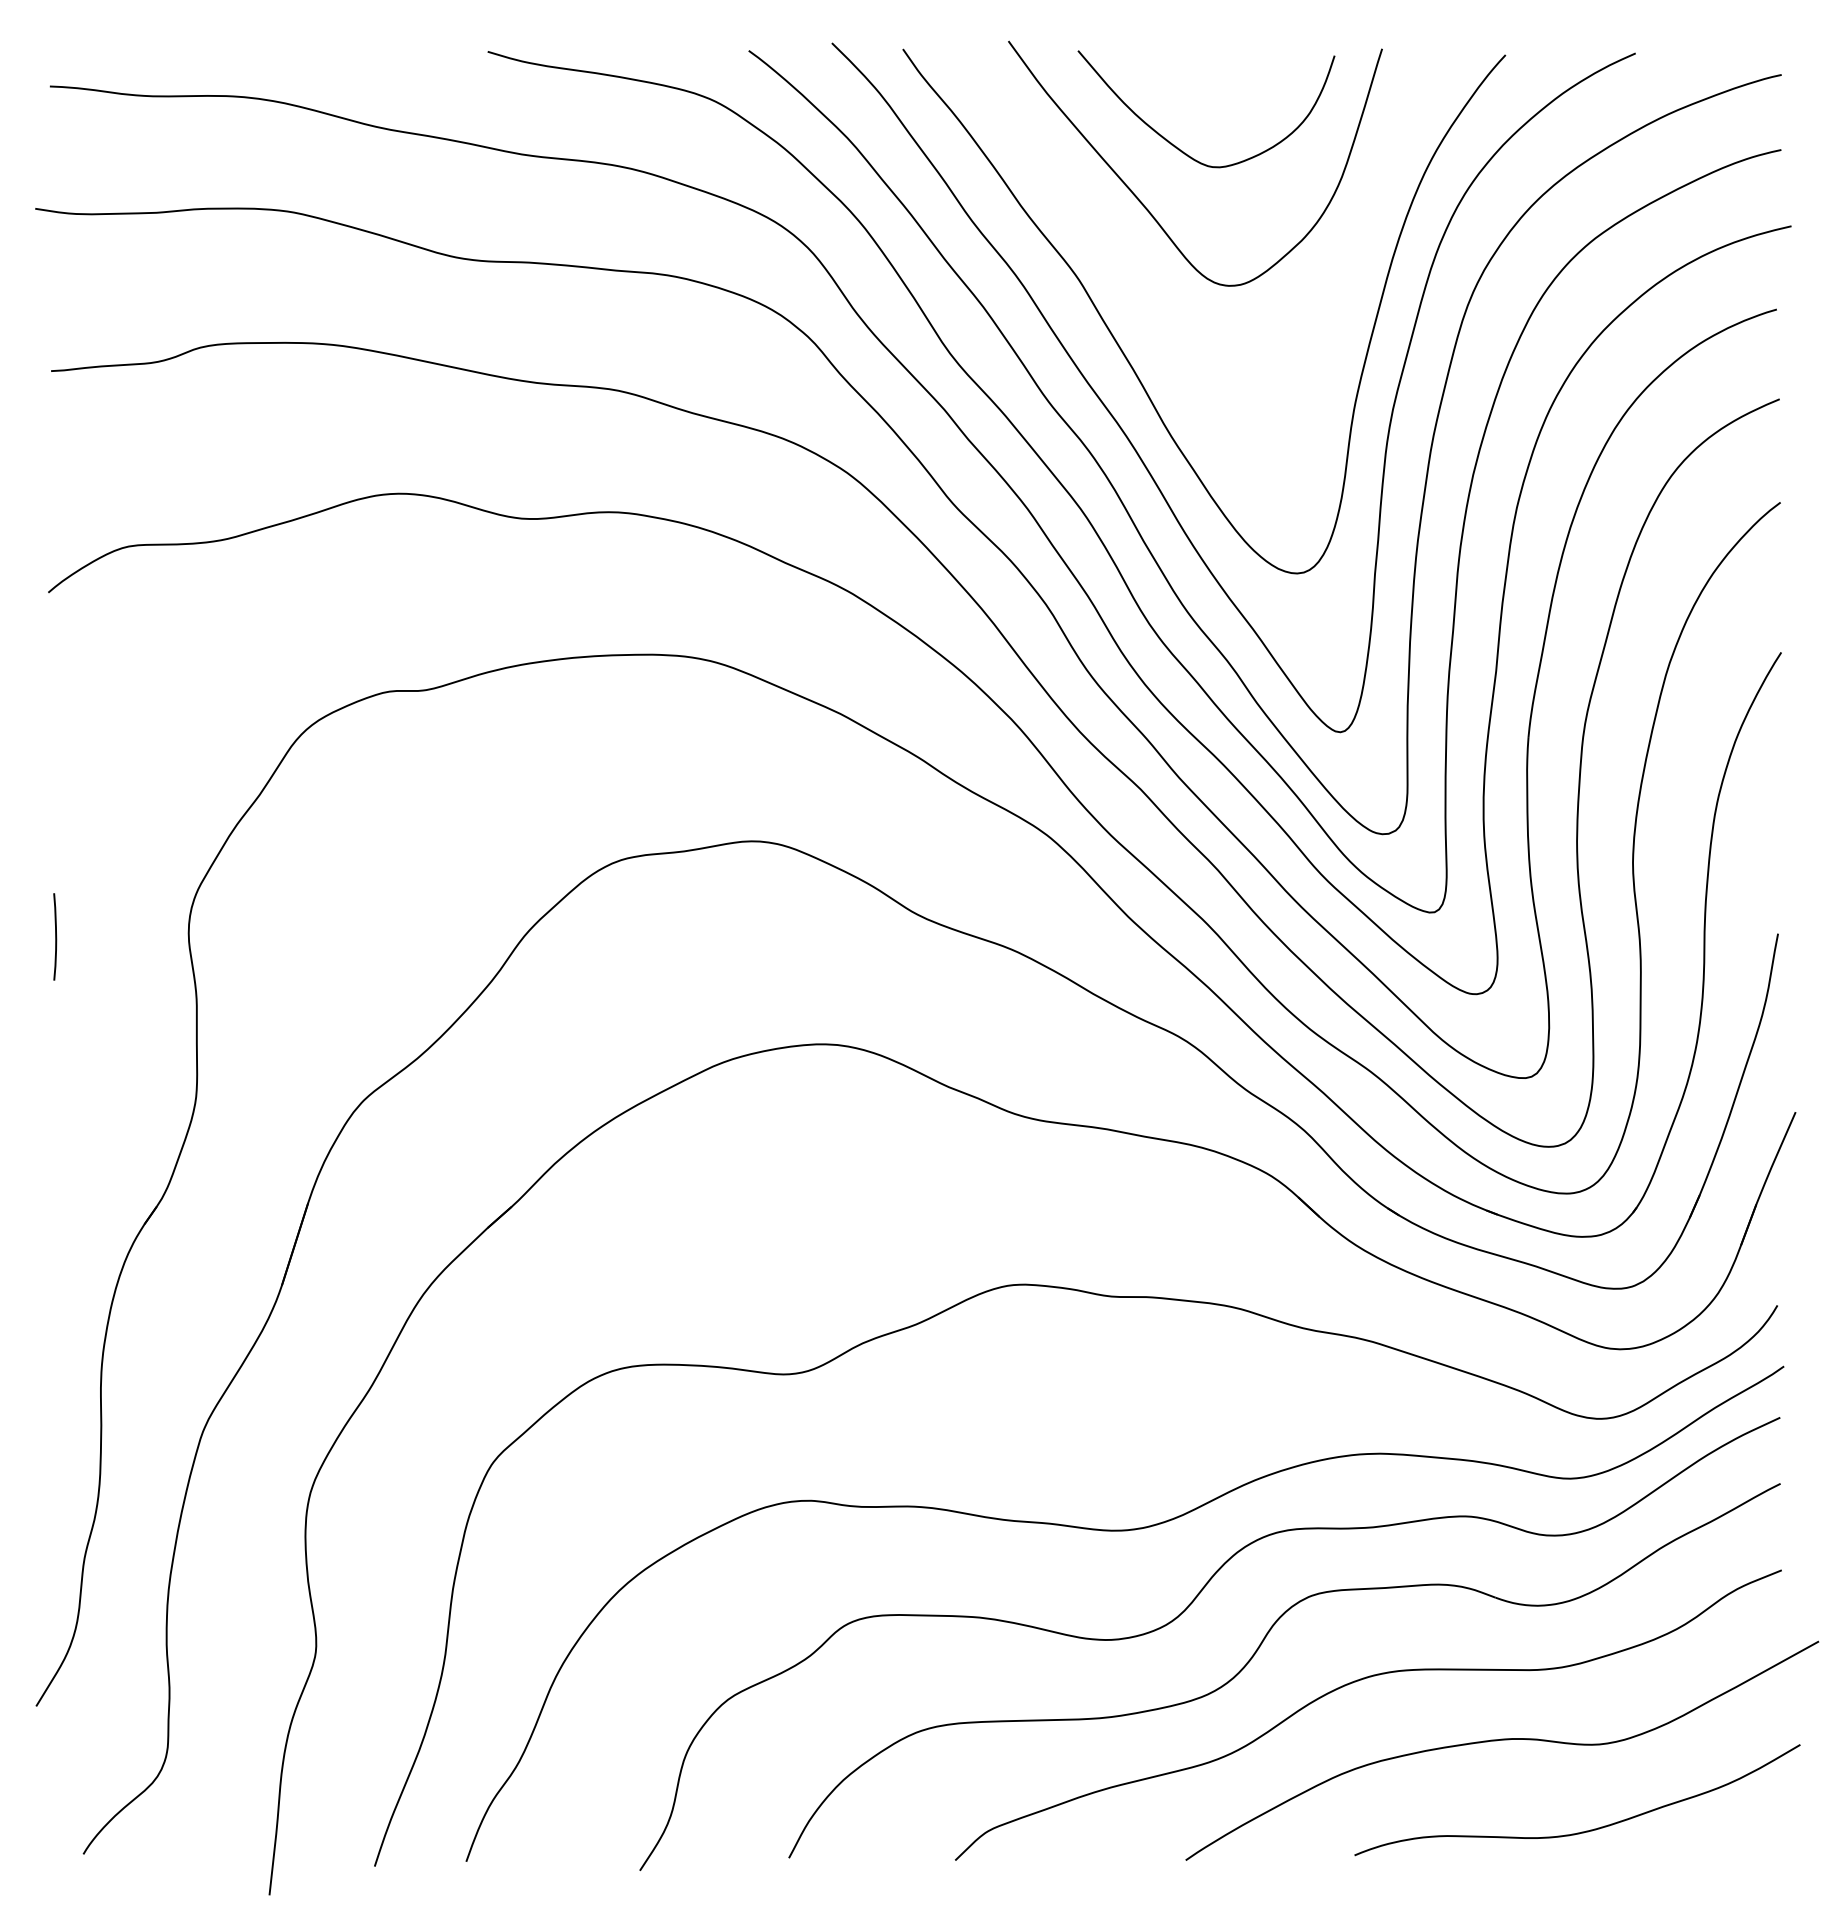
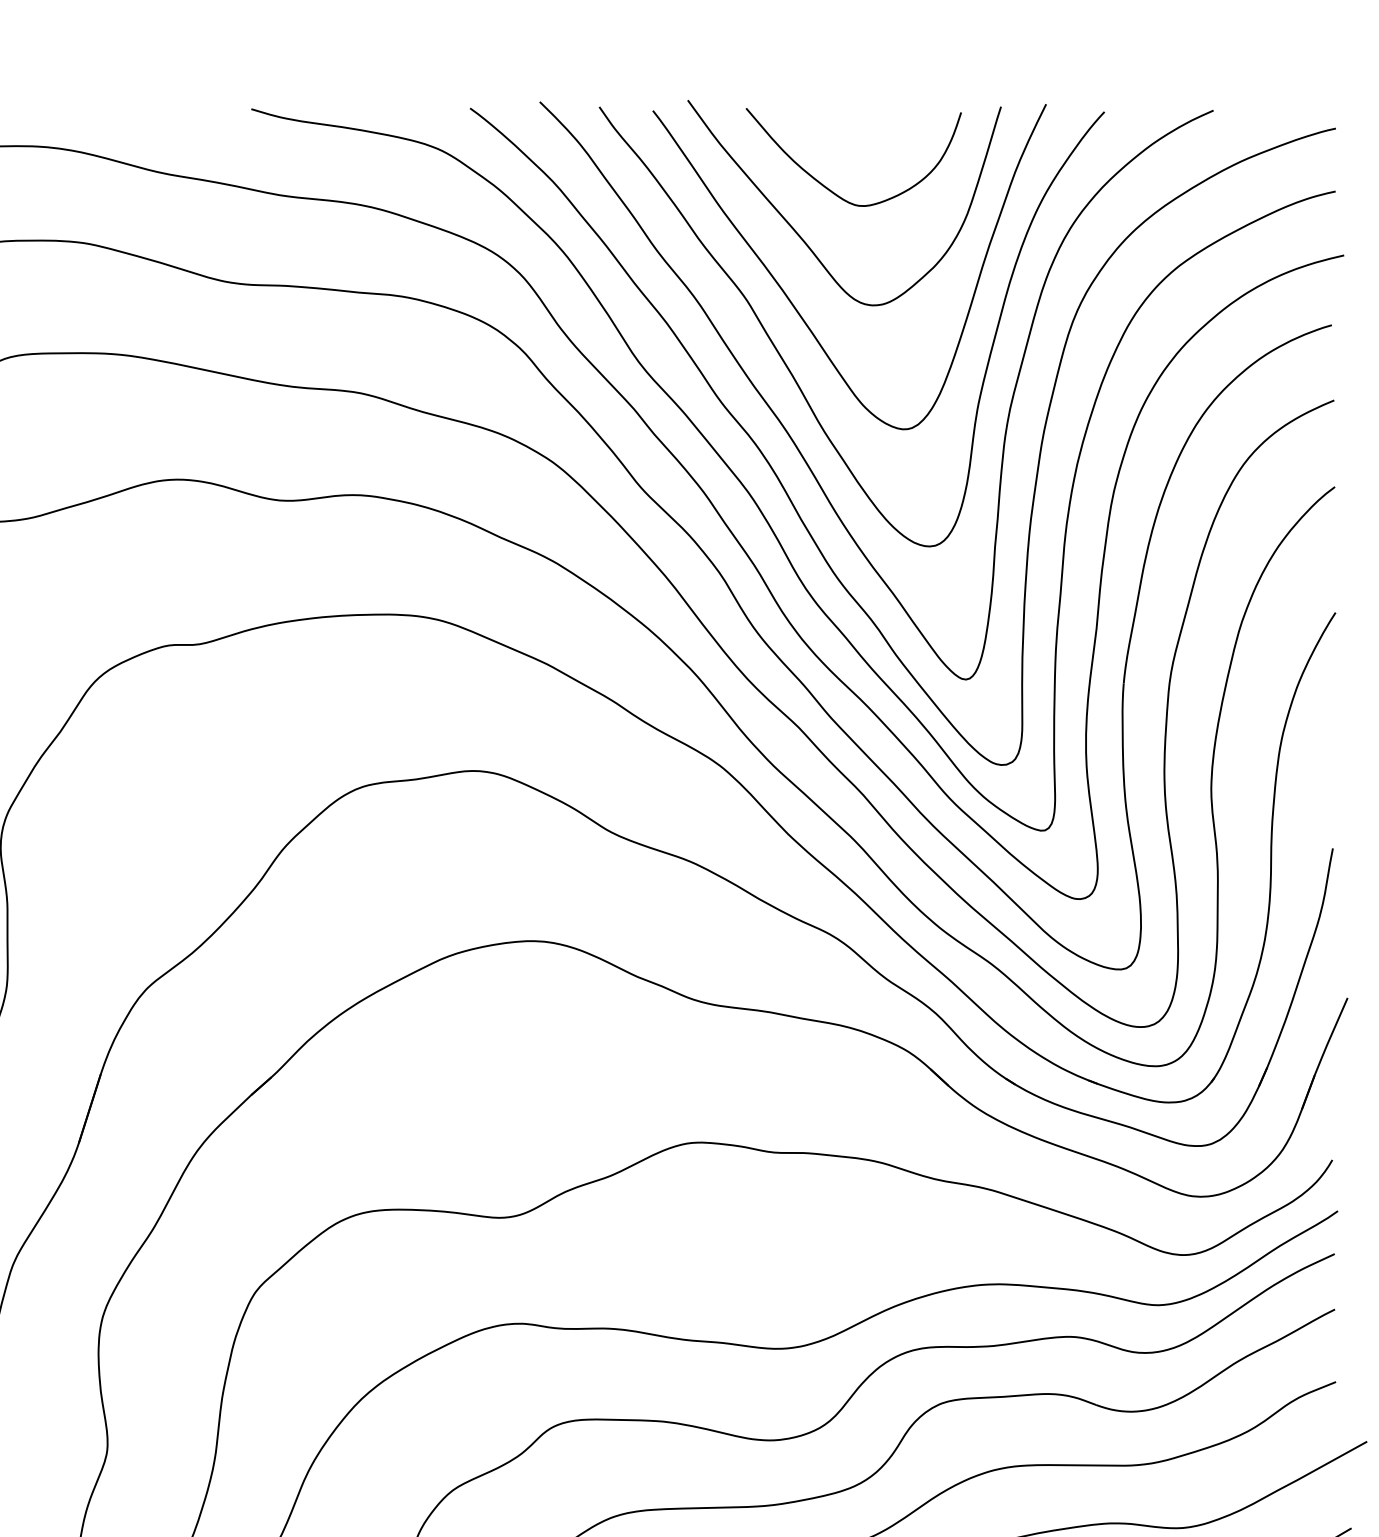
curve: (1137, 288) -> (795, 307), added

